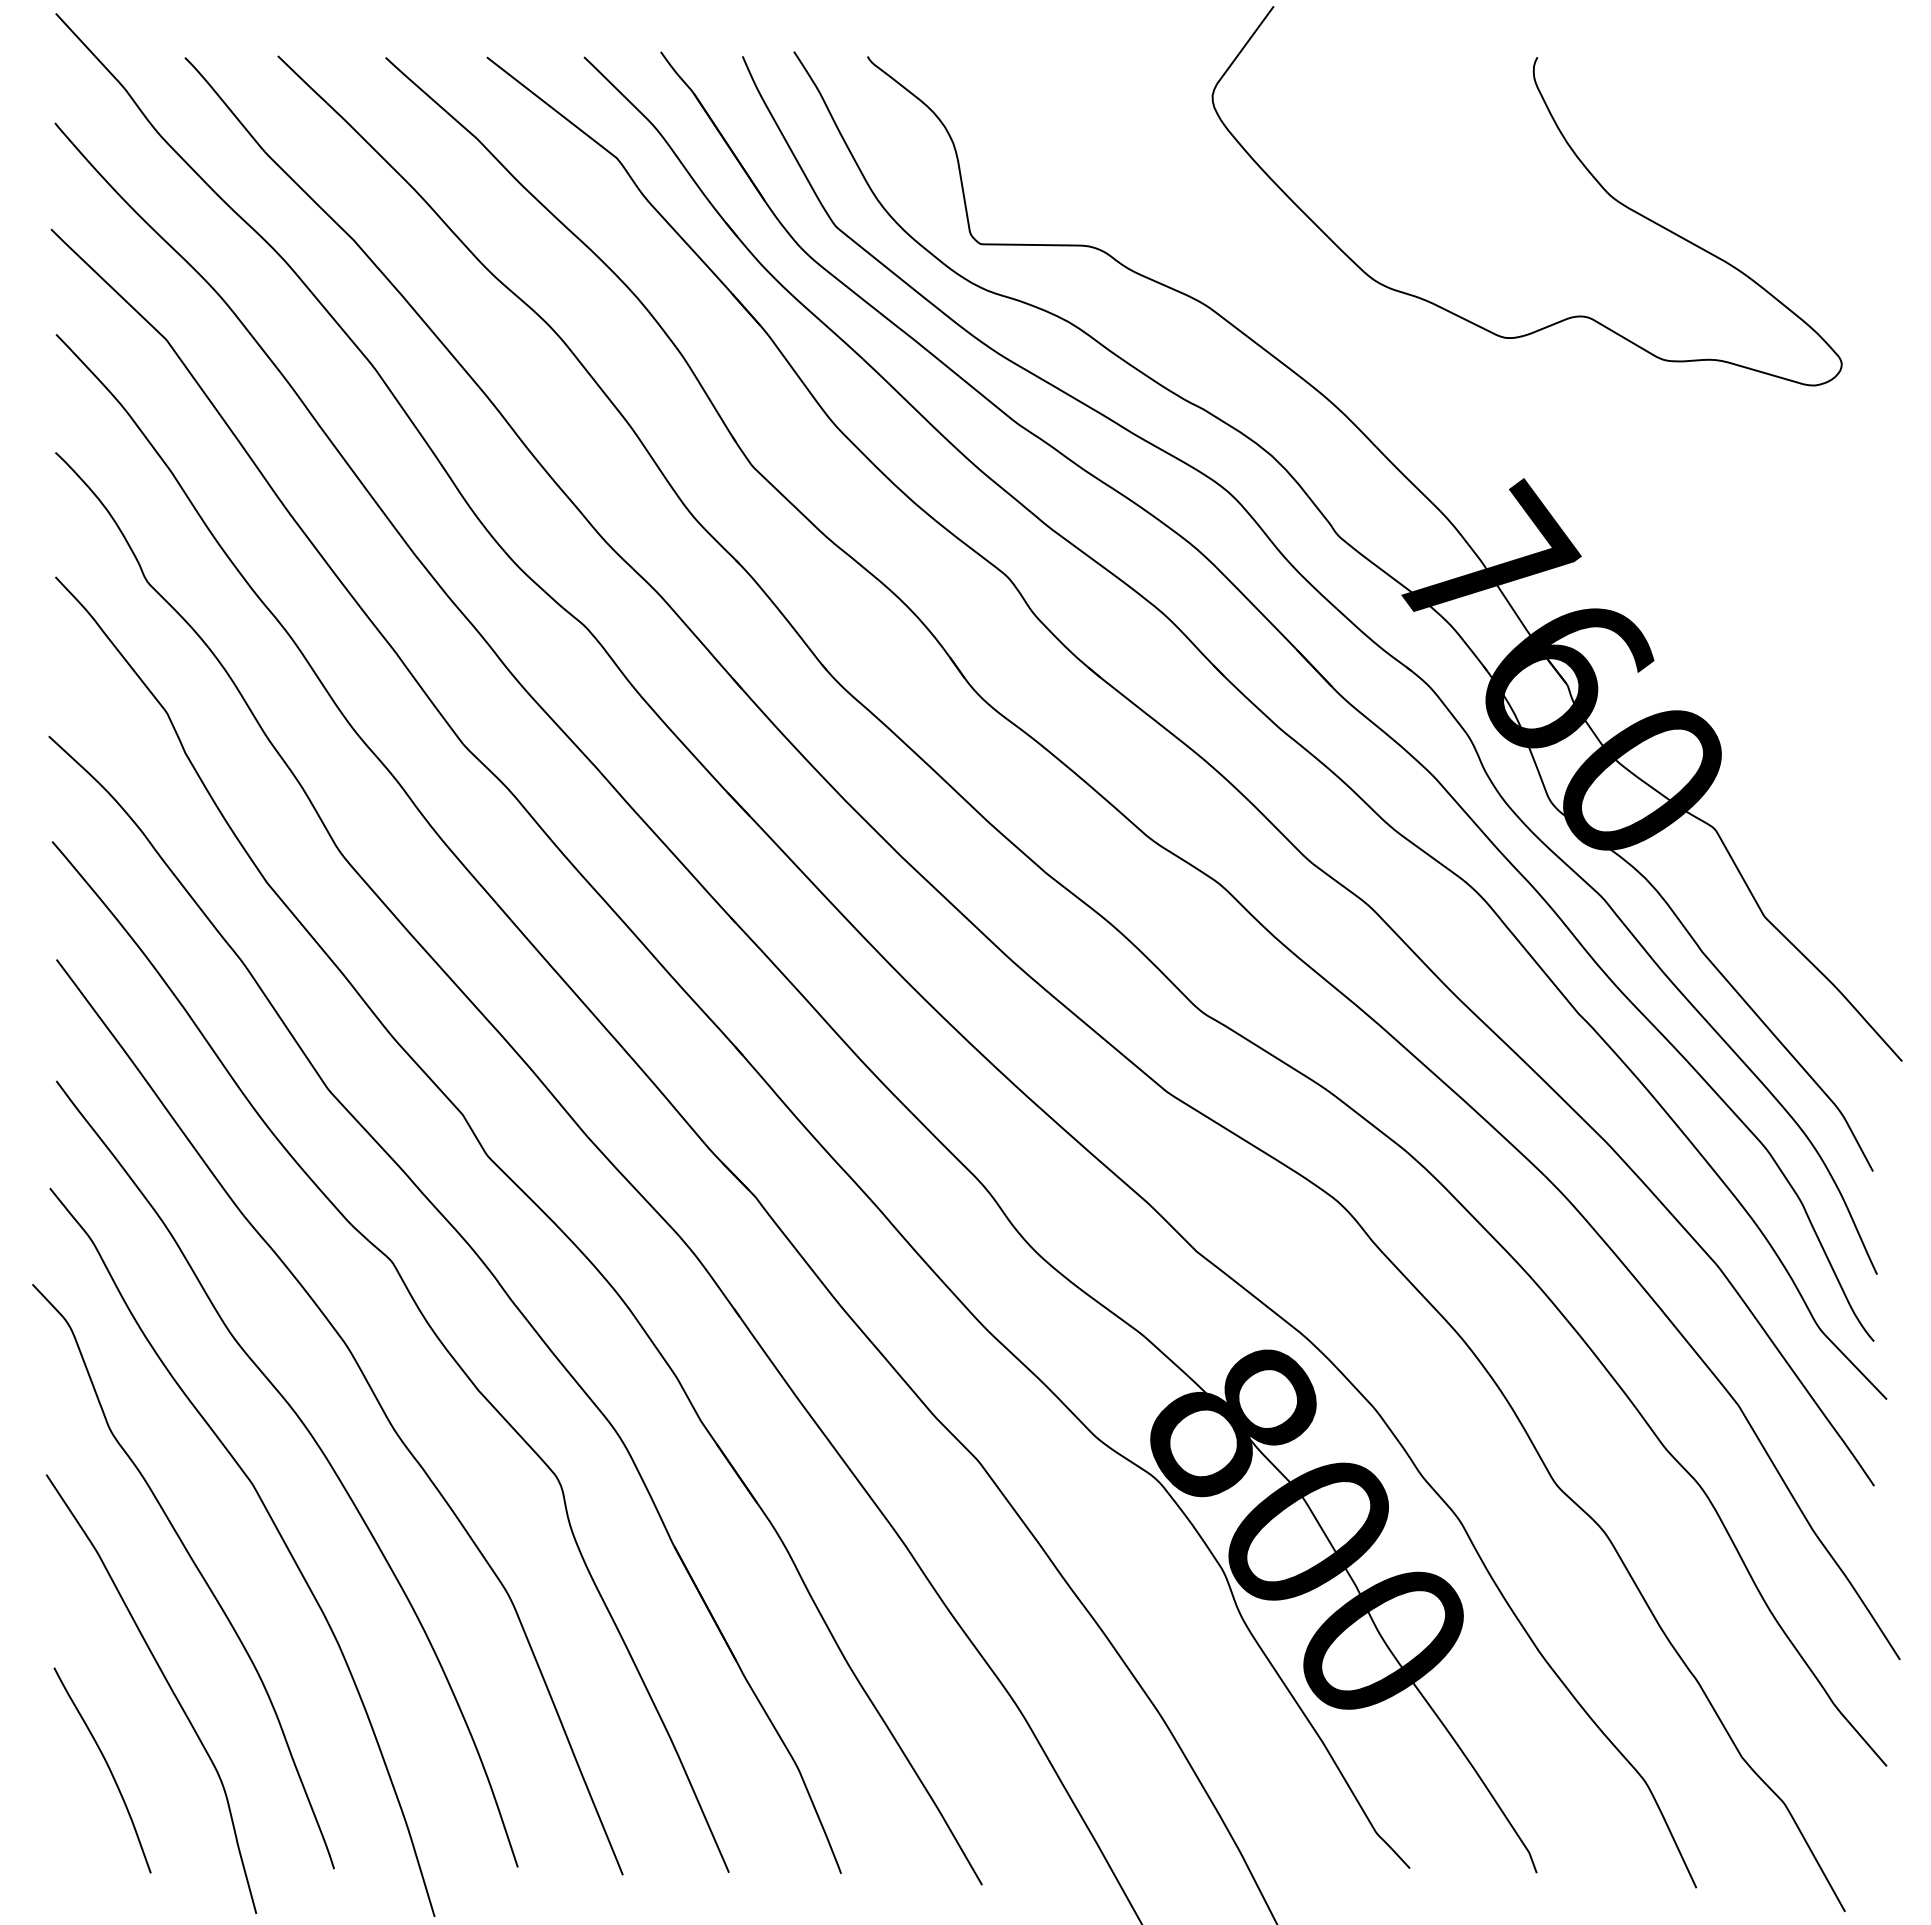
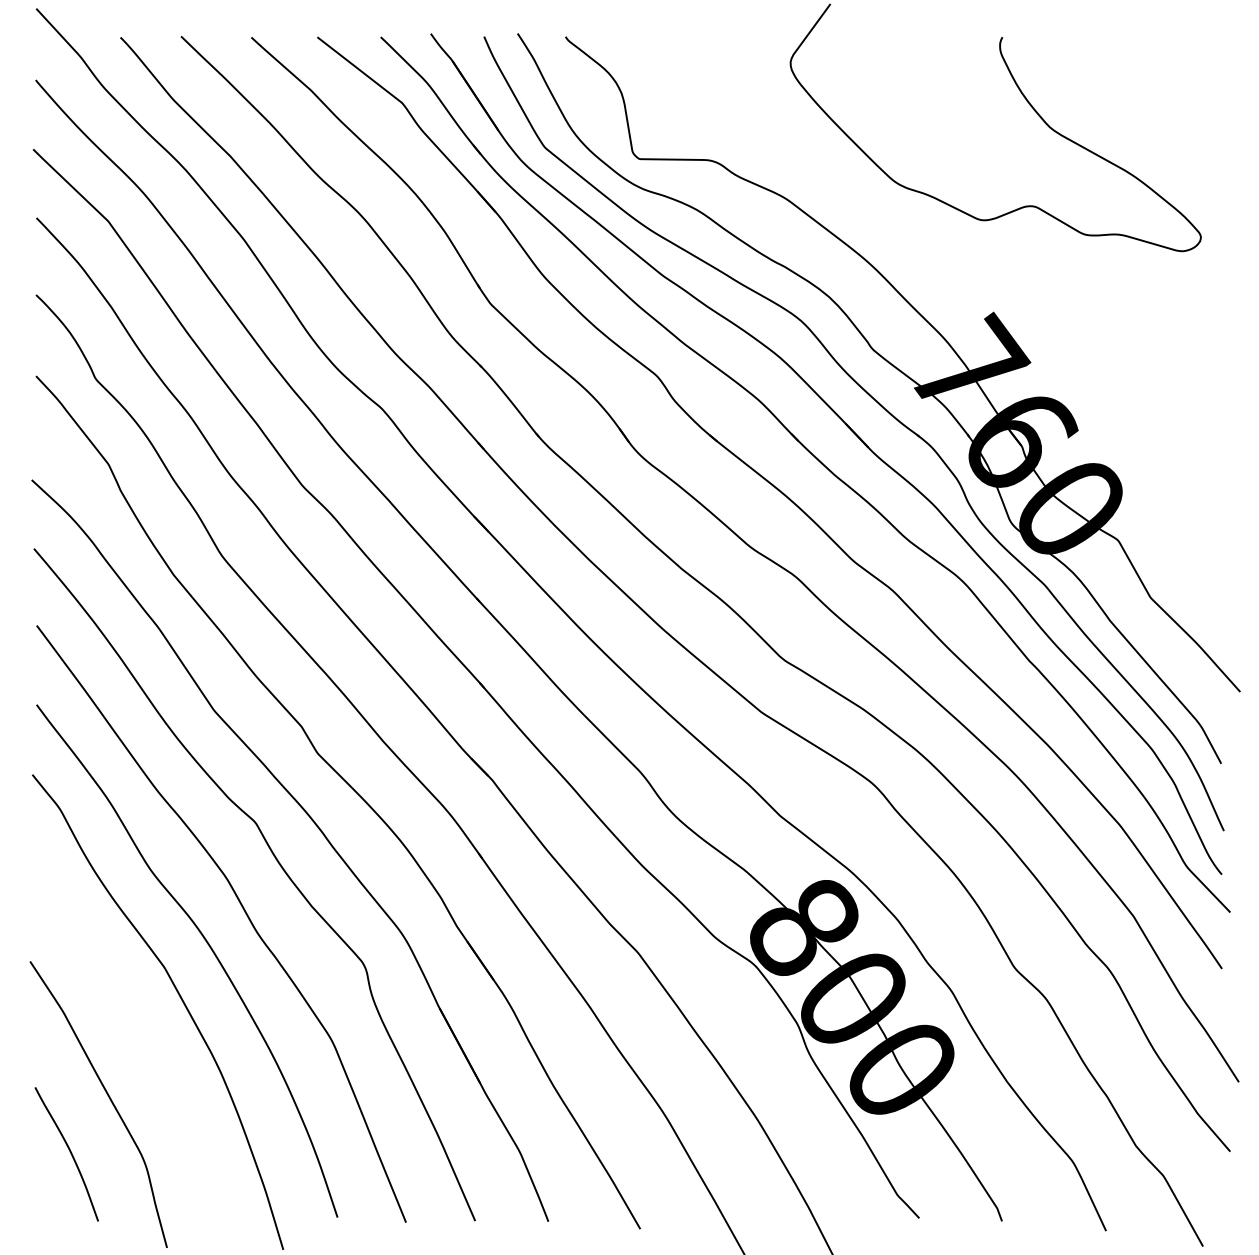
curve: (194, 1566) -> (126, 1021), removed

